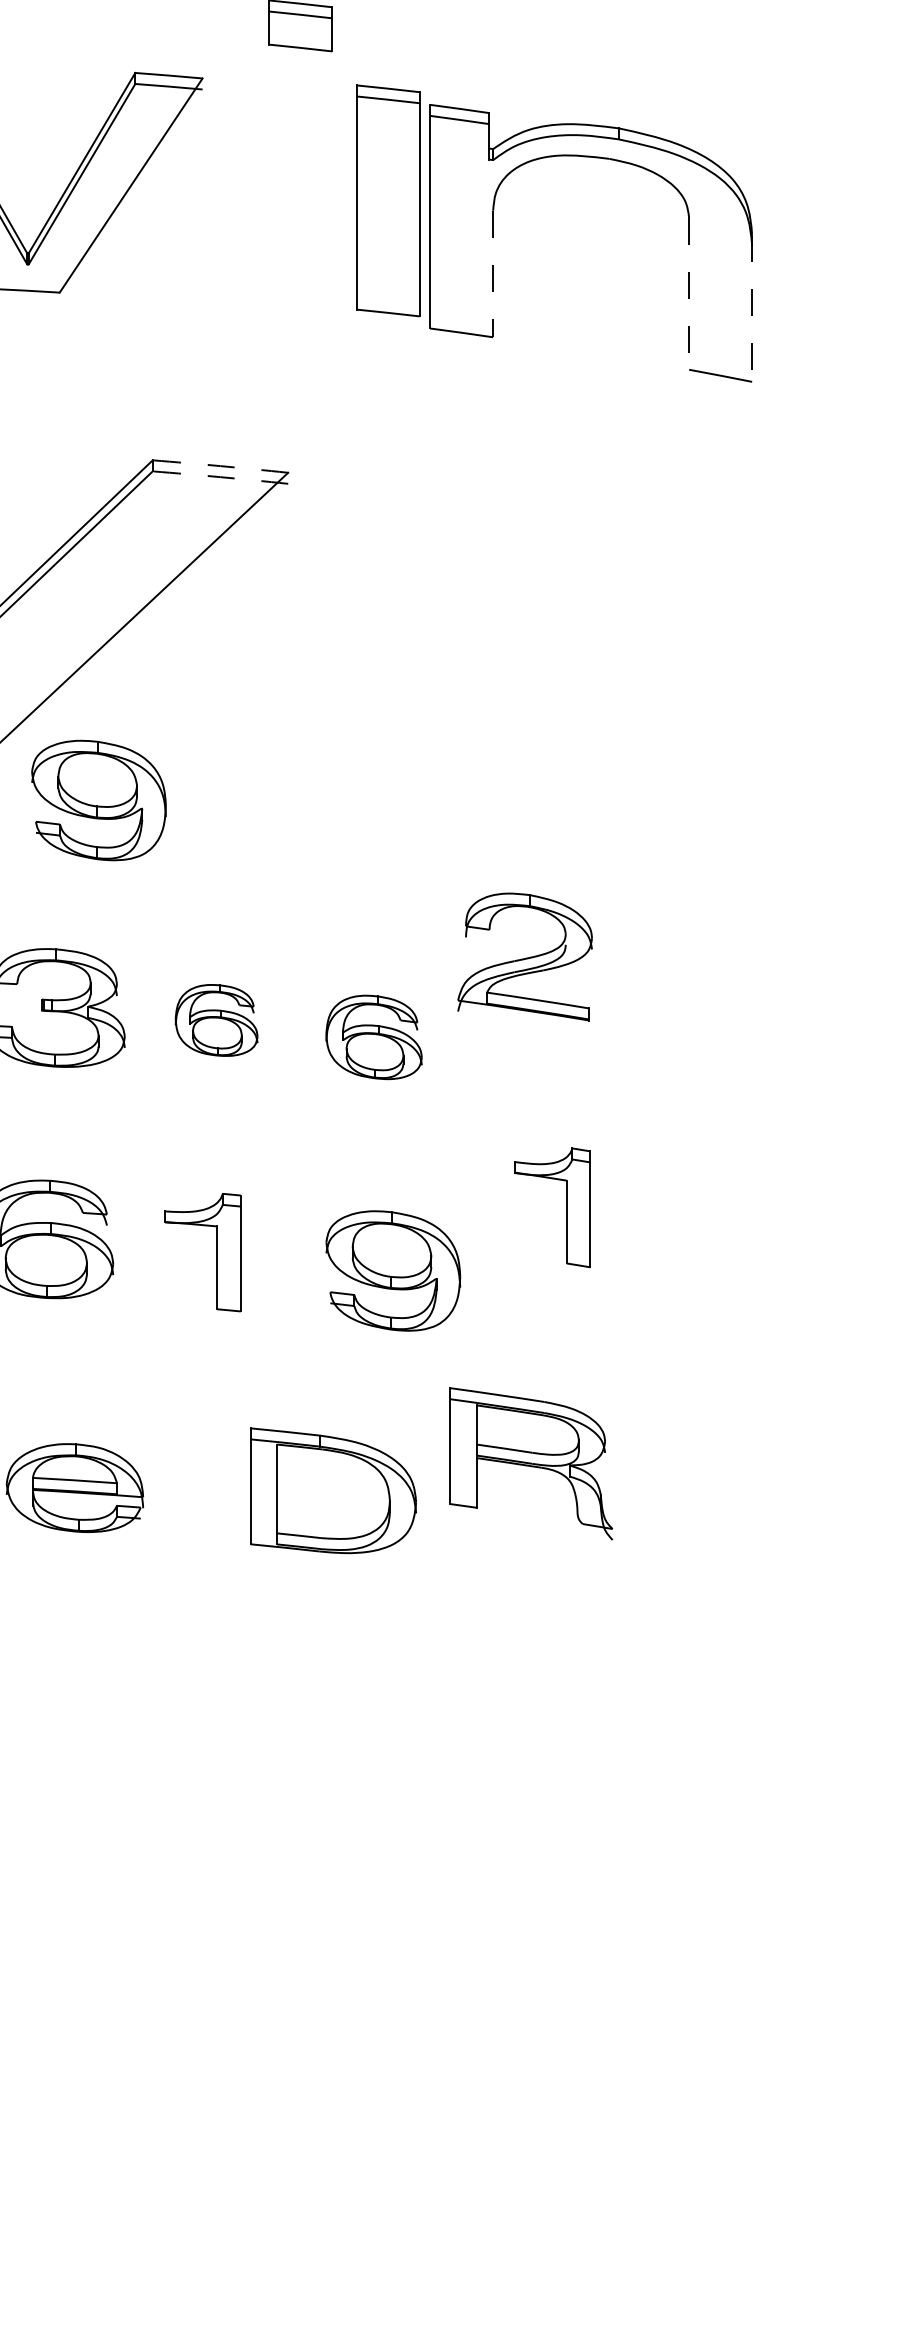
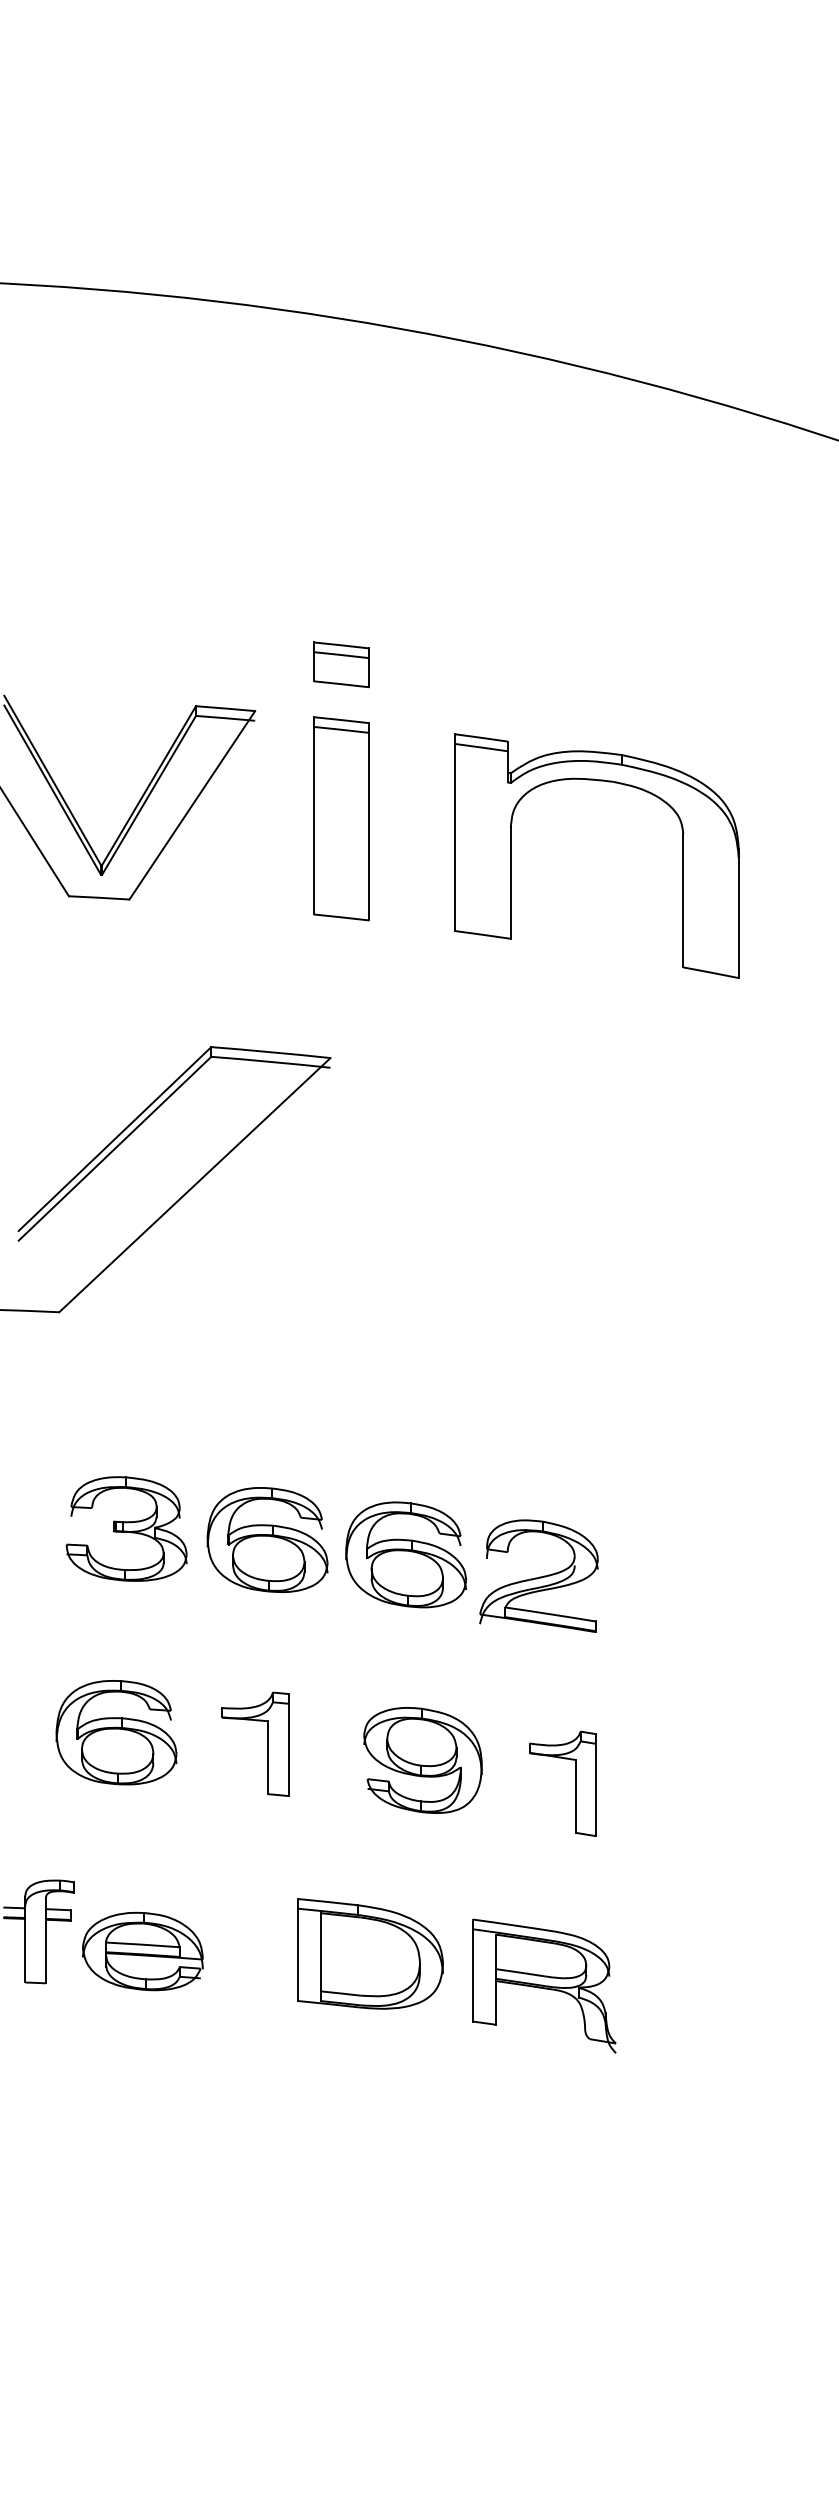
part: (388, 200) -> (341, 818), moved
line: (492, 274) -> (510, 883), dashed -> solid
line: (689, 293) -> (683, 900), dashed -> solid
line: (751, 308) -> (738, 913), dashed -> solid
arc: (220, 466) -> (270, 1052), dashed -> solid
arc: (220, 476) -> (270, 1061), dashed -> solid
part: (98, 800) -> (163, 1346), removed
part: (524, 956) -> (538, 1575), moved
part: (216, 1019) -> (267, 1539), size x1.67
part: (373, 1036) -> (405, 1554), size x1.43
part: (566, 1207) -> (575, 1783), moved
part: (531, 1463) -> (544, 1985), moved

